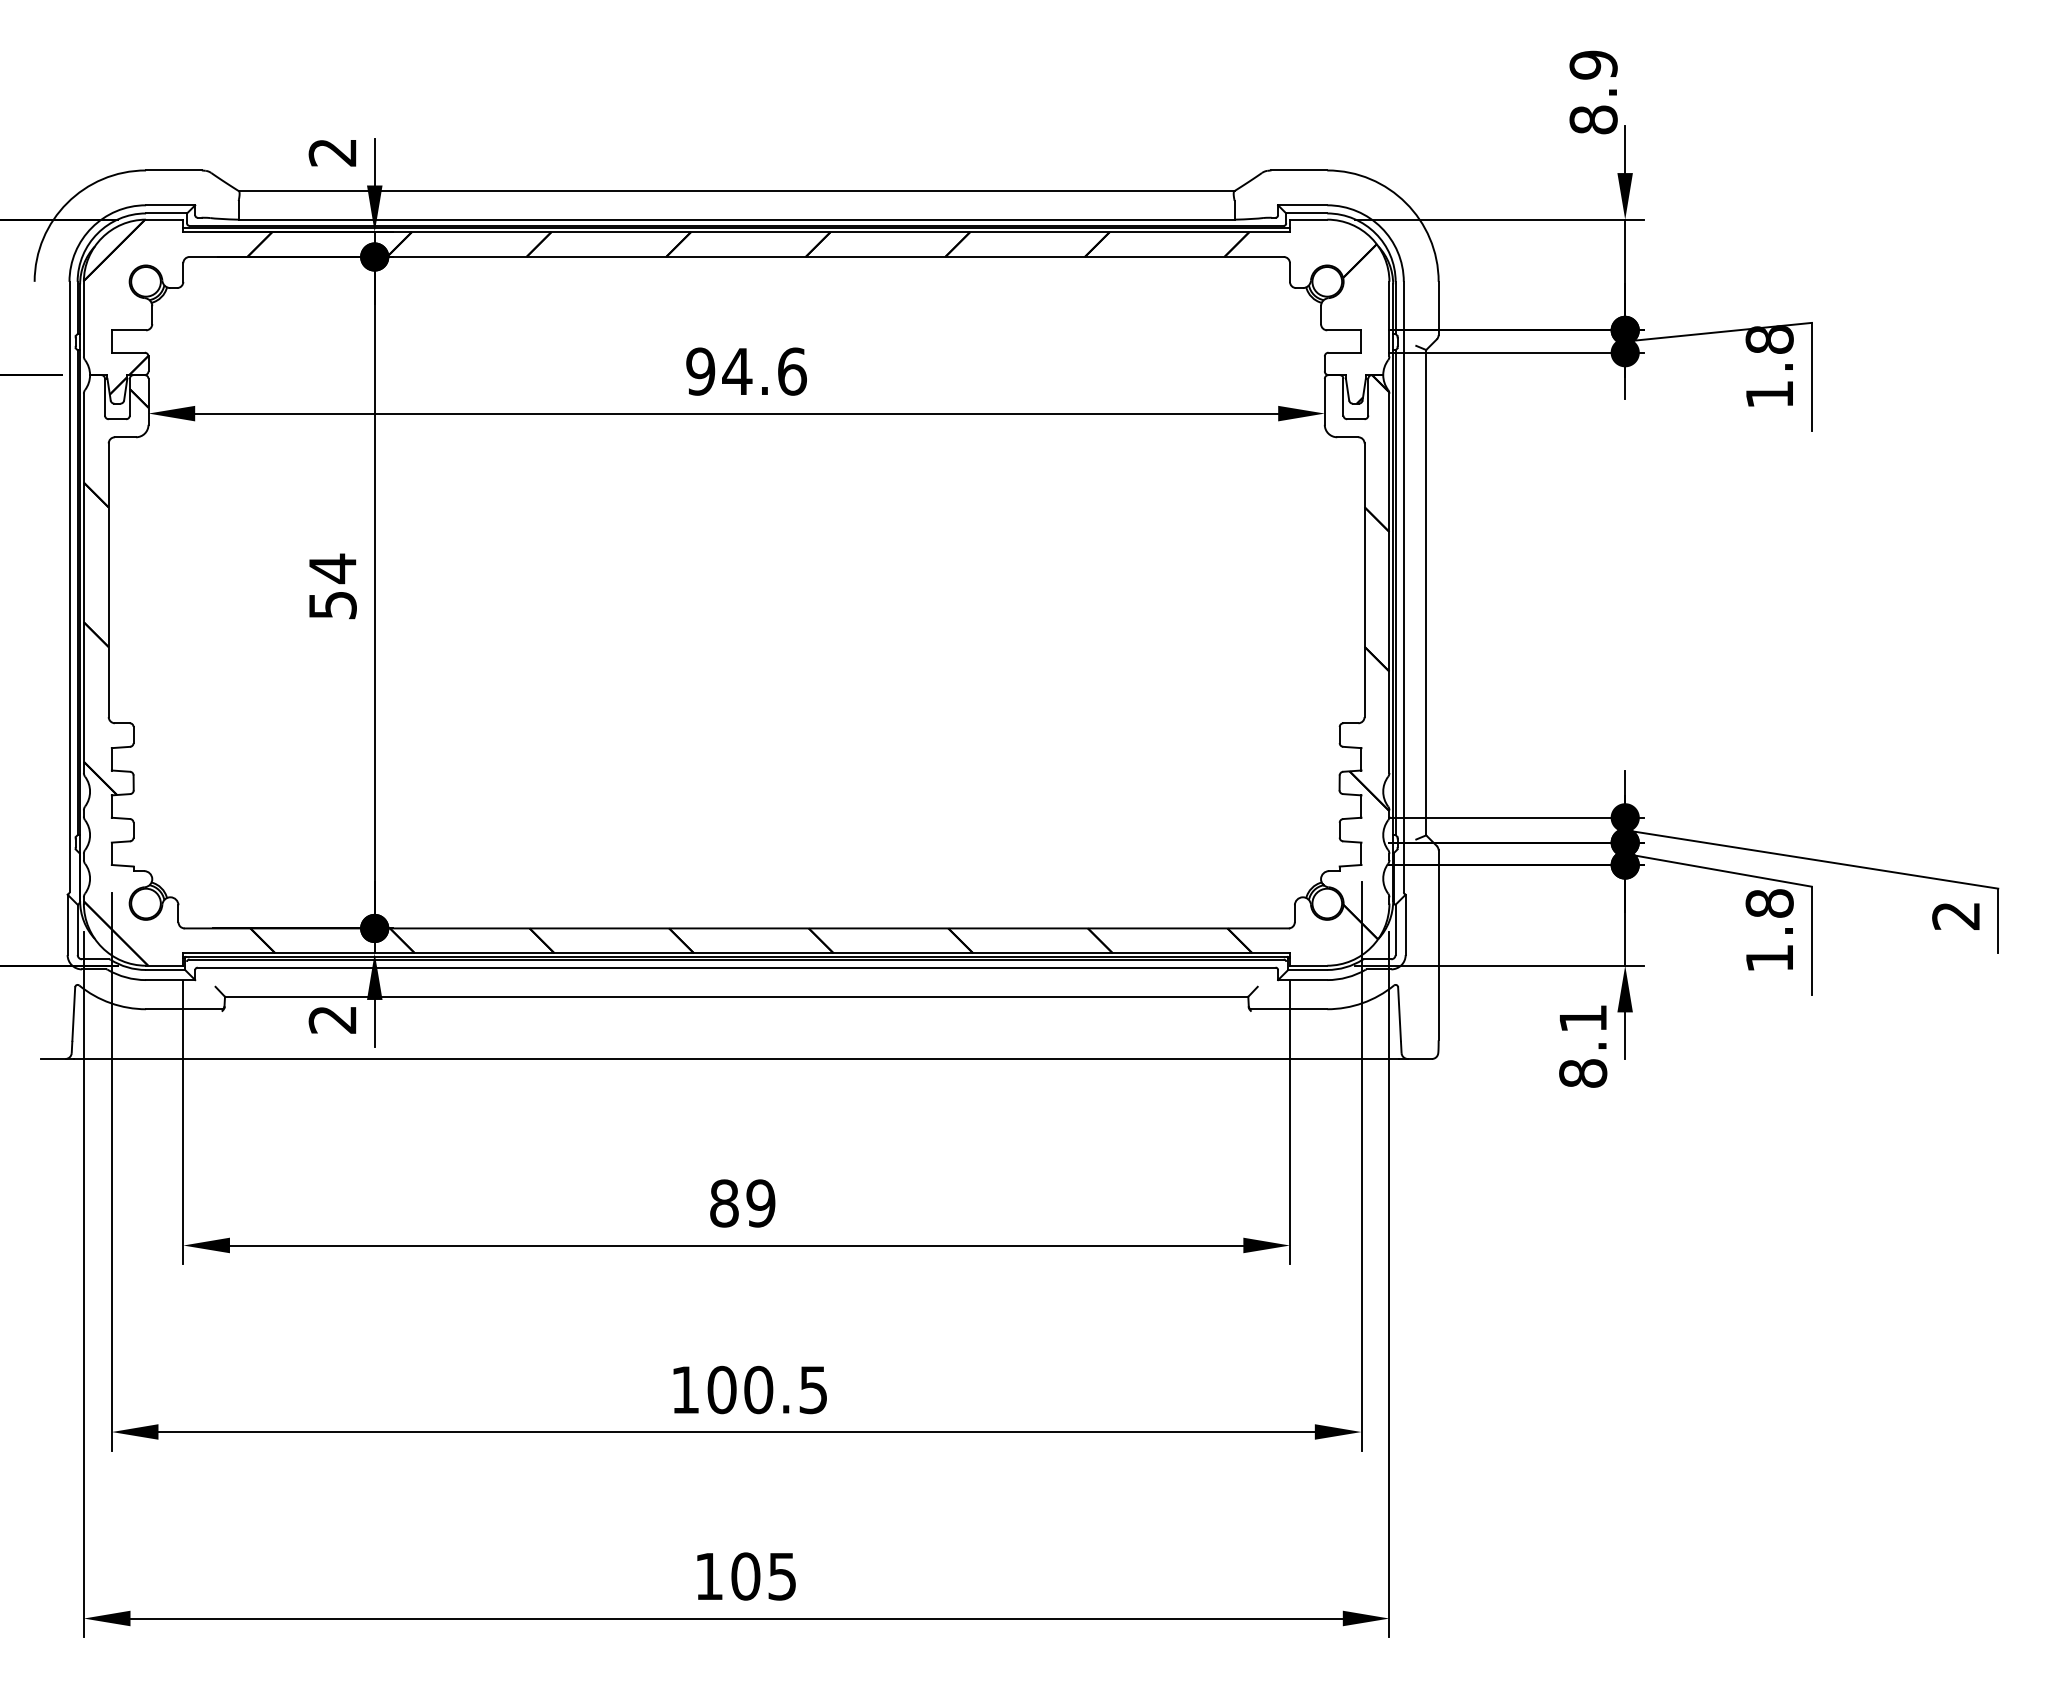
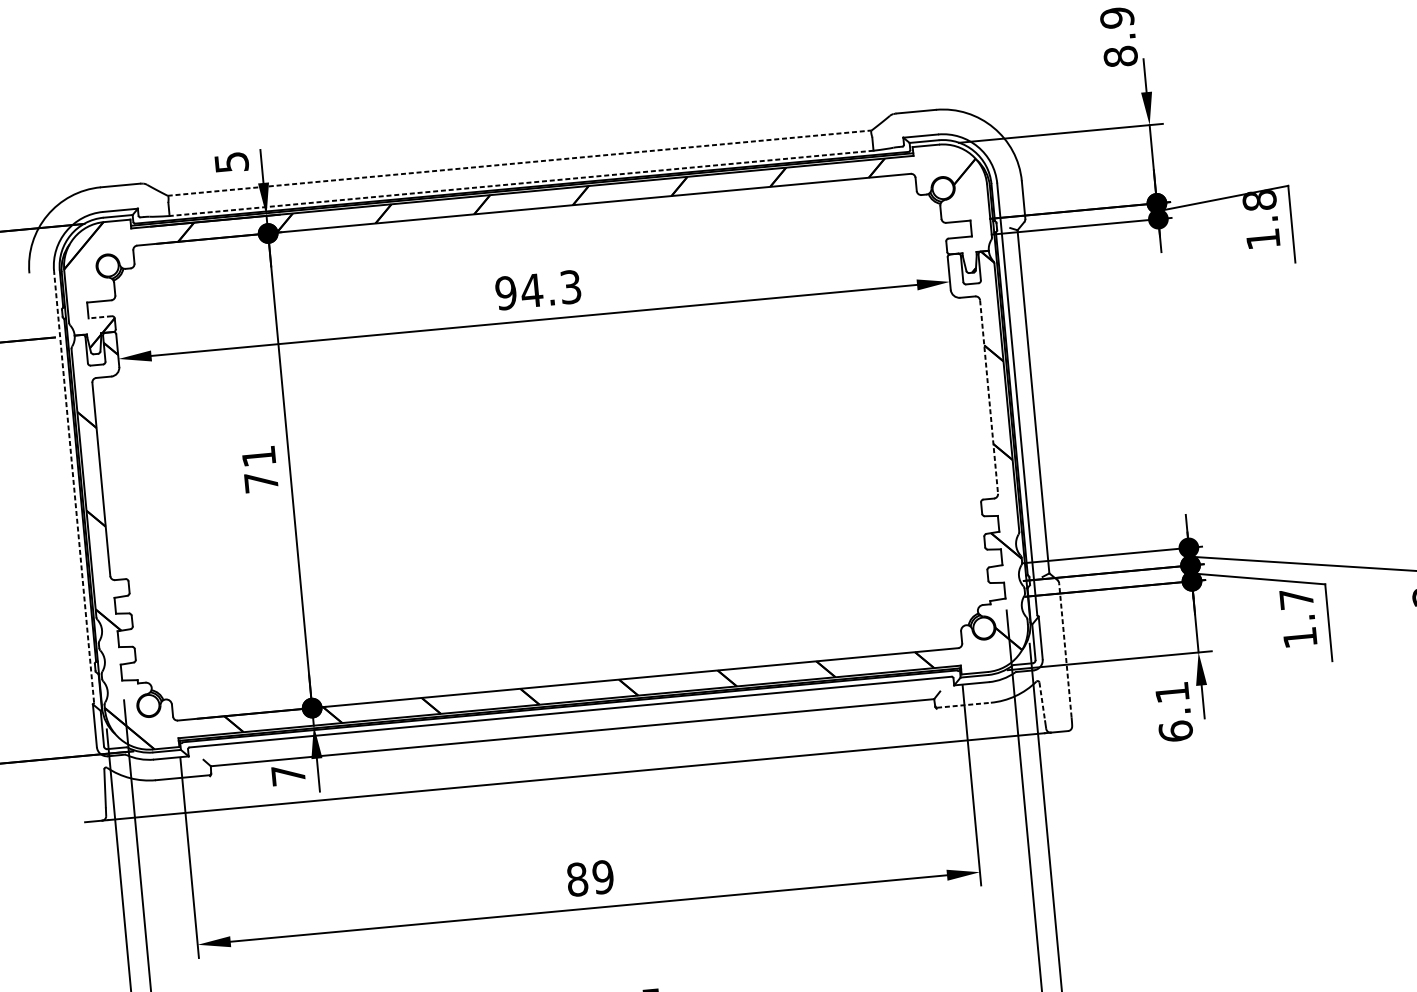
text: (332, 152) -> (231, 162), 2 -> 5
line: (736, 191) -> (519, 163), solid -> dashed
line: (736, 219) -> (521, 183), solid -> dashed
line: (127, 352) -> (99, 317), solid -> dashed
text: (792, 371) -> (571, 287), 94.6 -> 94.3
line: (1364, 580) -> (989, 397), solid -> dashed
line: (69, 586) -> (74, 486), solid -> dashed
text: (332, 586) -> (259, 469), 54 -> 71
text: (1769, 903) -> (1296, 599), 1.8 -> 1.7
line: (1438, 945) -> (1065, 650), solid -> dashed
line: (1289, 1009) -> (964, 705), solid -> dashed
line: (1399, 1014) -> (1042, 701), solid -> dashed
text: (332, 1019) -> (288, 775), 2 -> 7
text: (1583, 1072) -> (1176, 730), 8.1 -> 6.1

